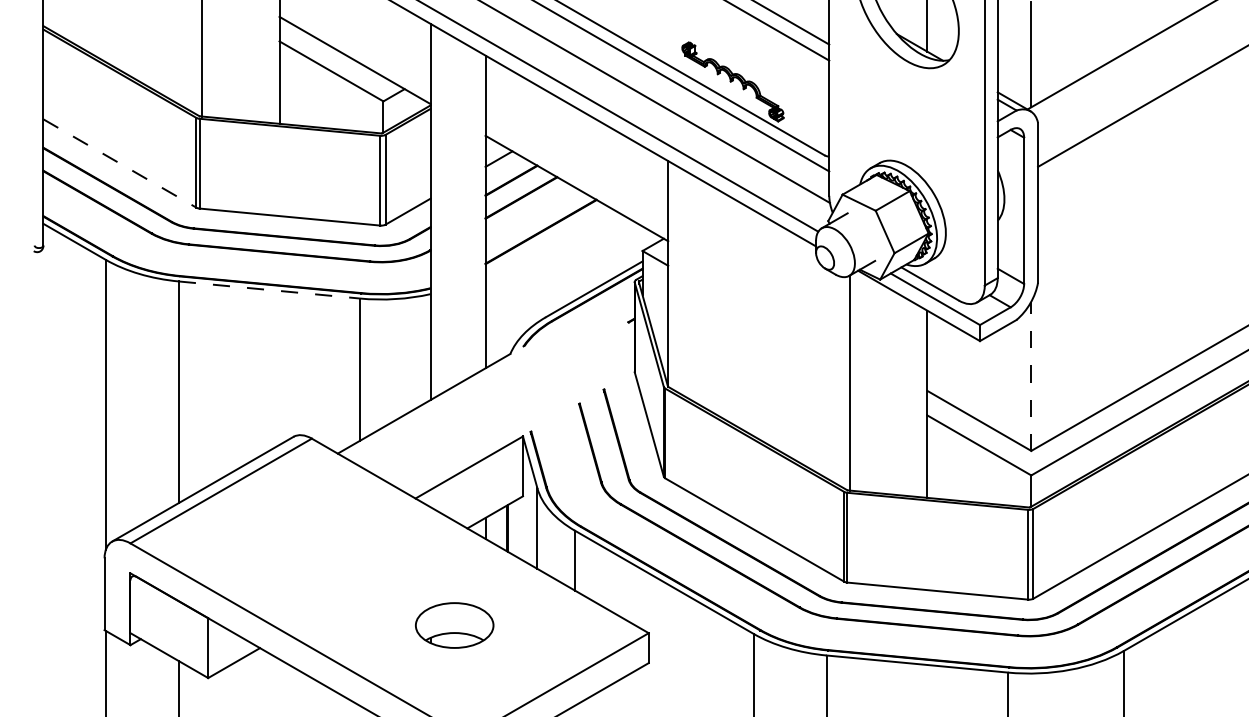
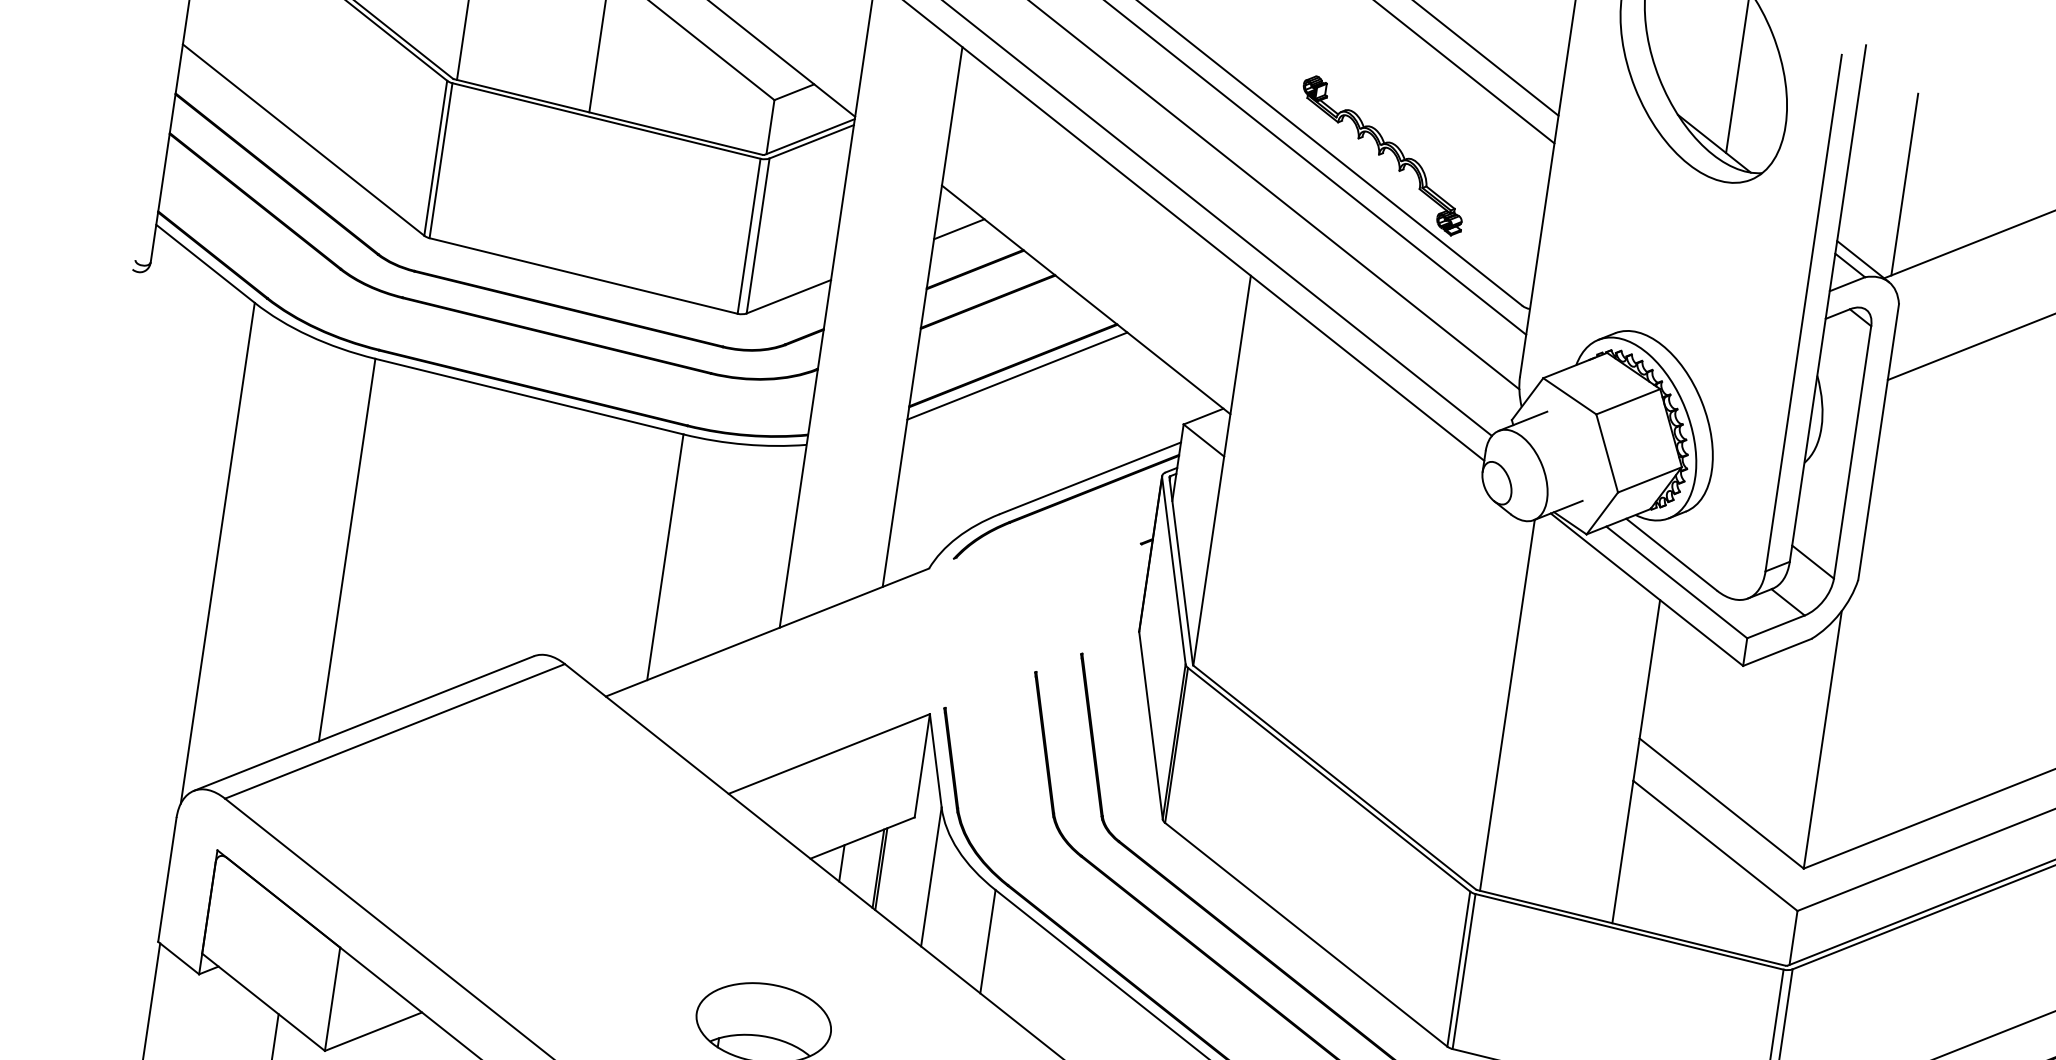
line: (120, 163) -> (304, 140), dashed -> solid
line: (544, 237) -> (1017, 376), added
line: (269, 290) -> (529, 397), dashed -> solid
line: (1031, 376) -> (1823, 740), dashed -> solid

